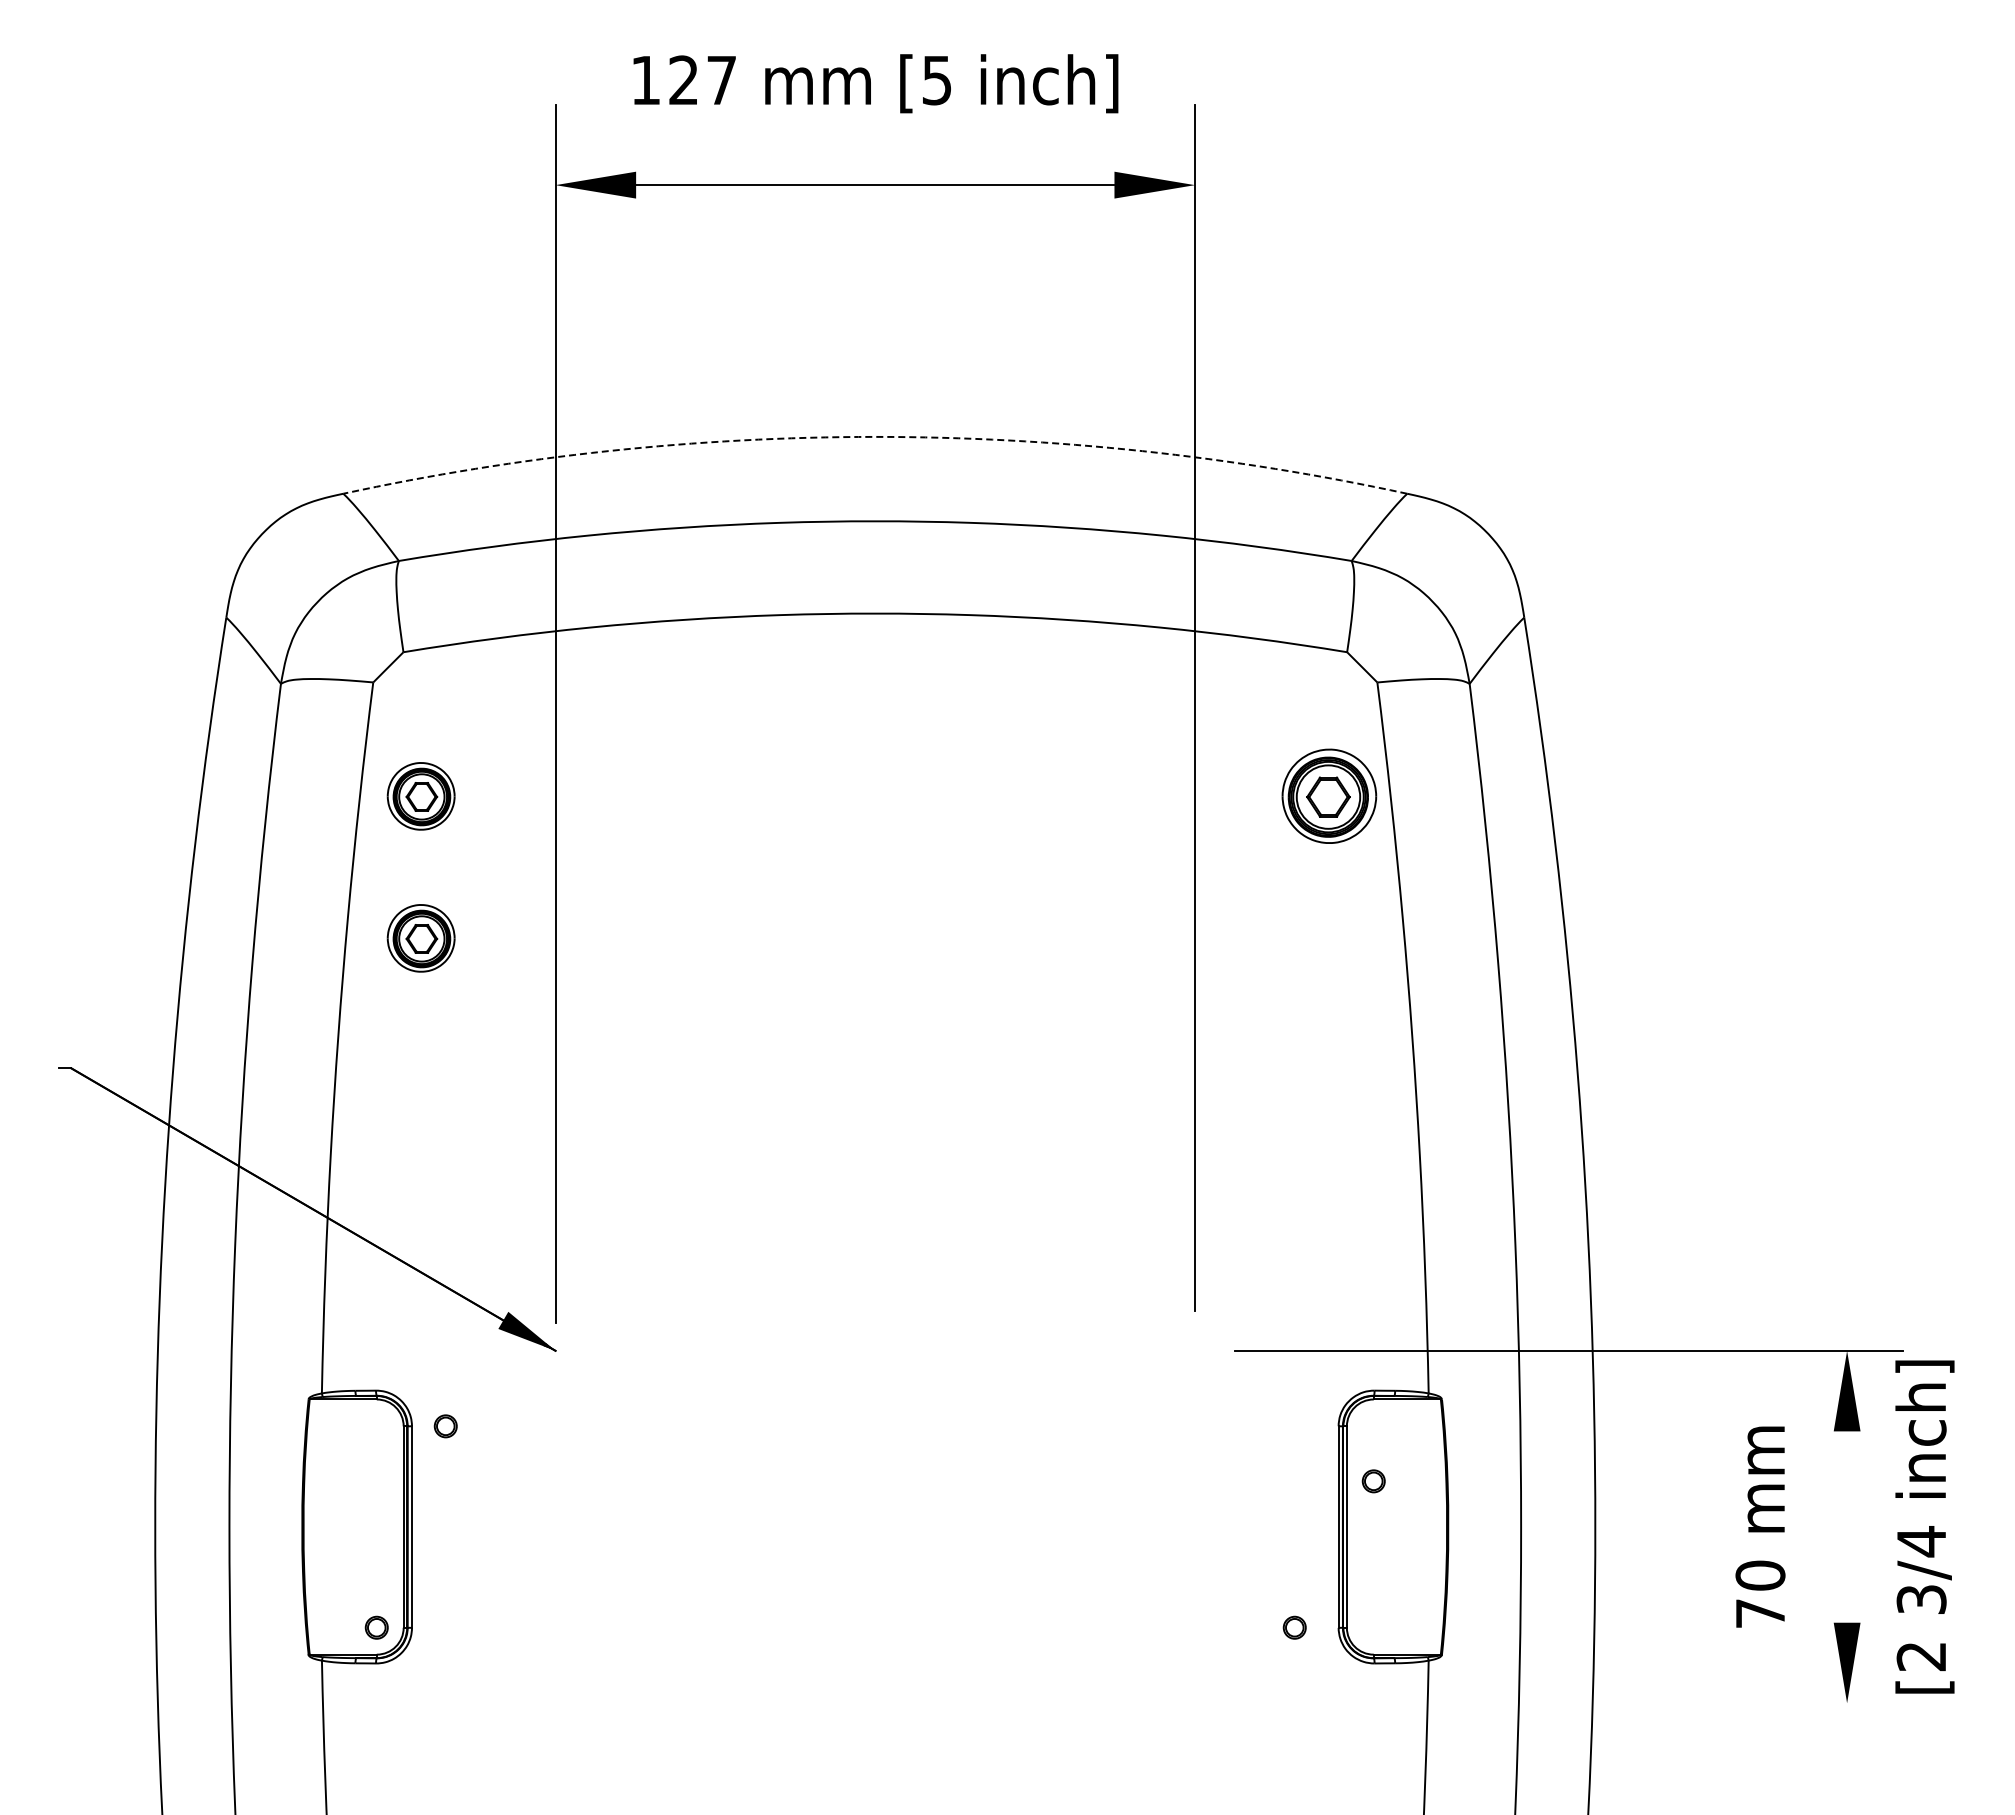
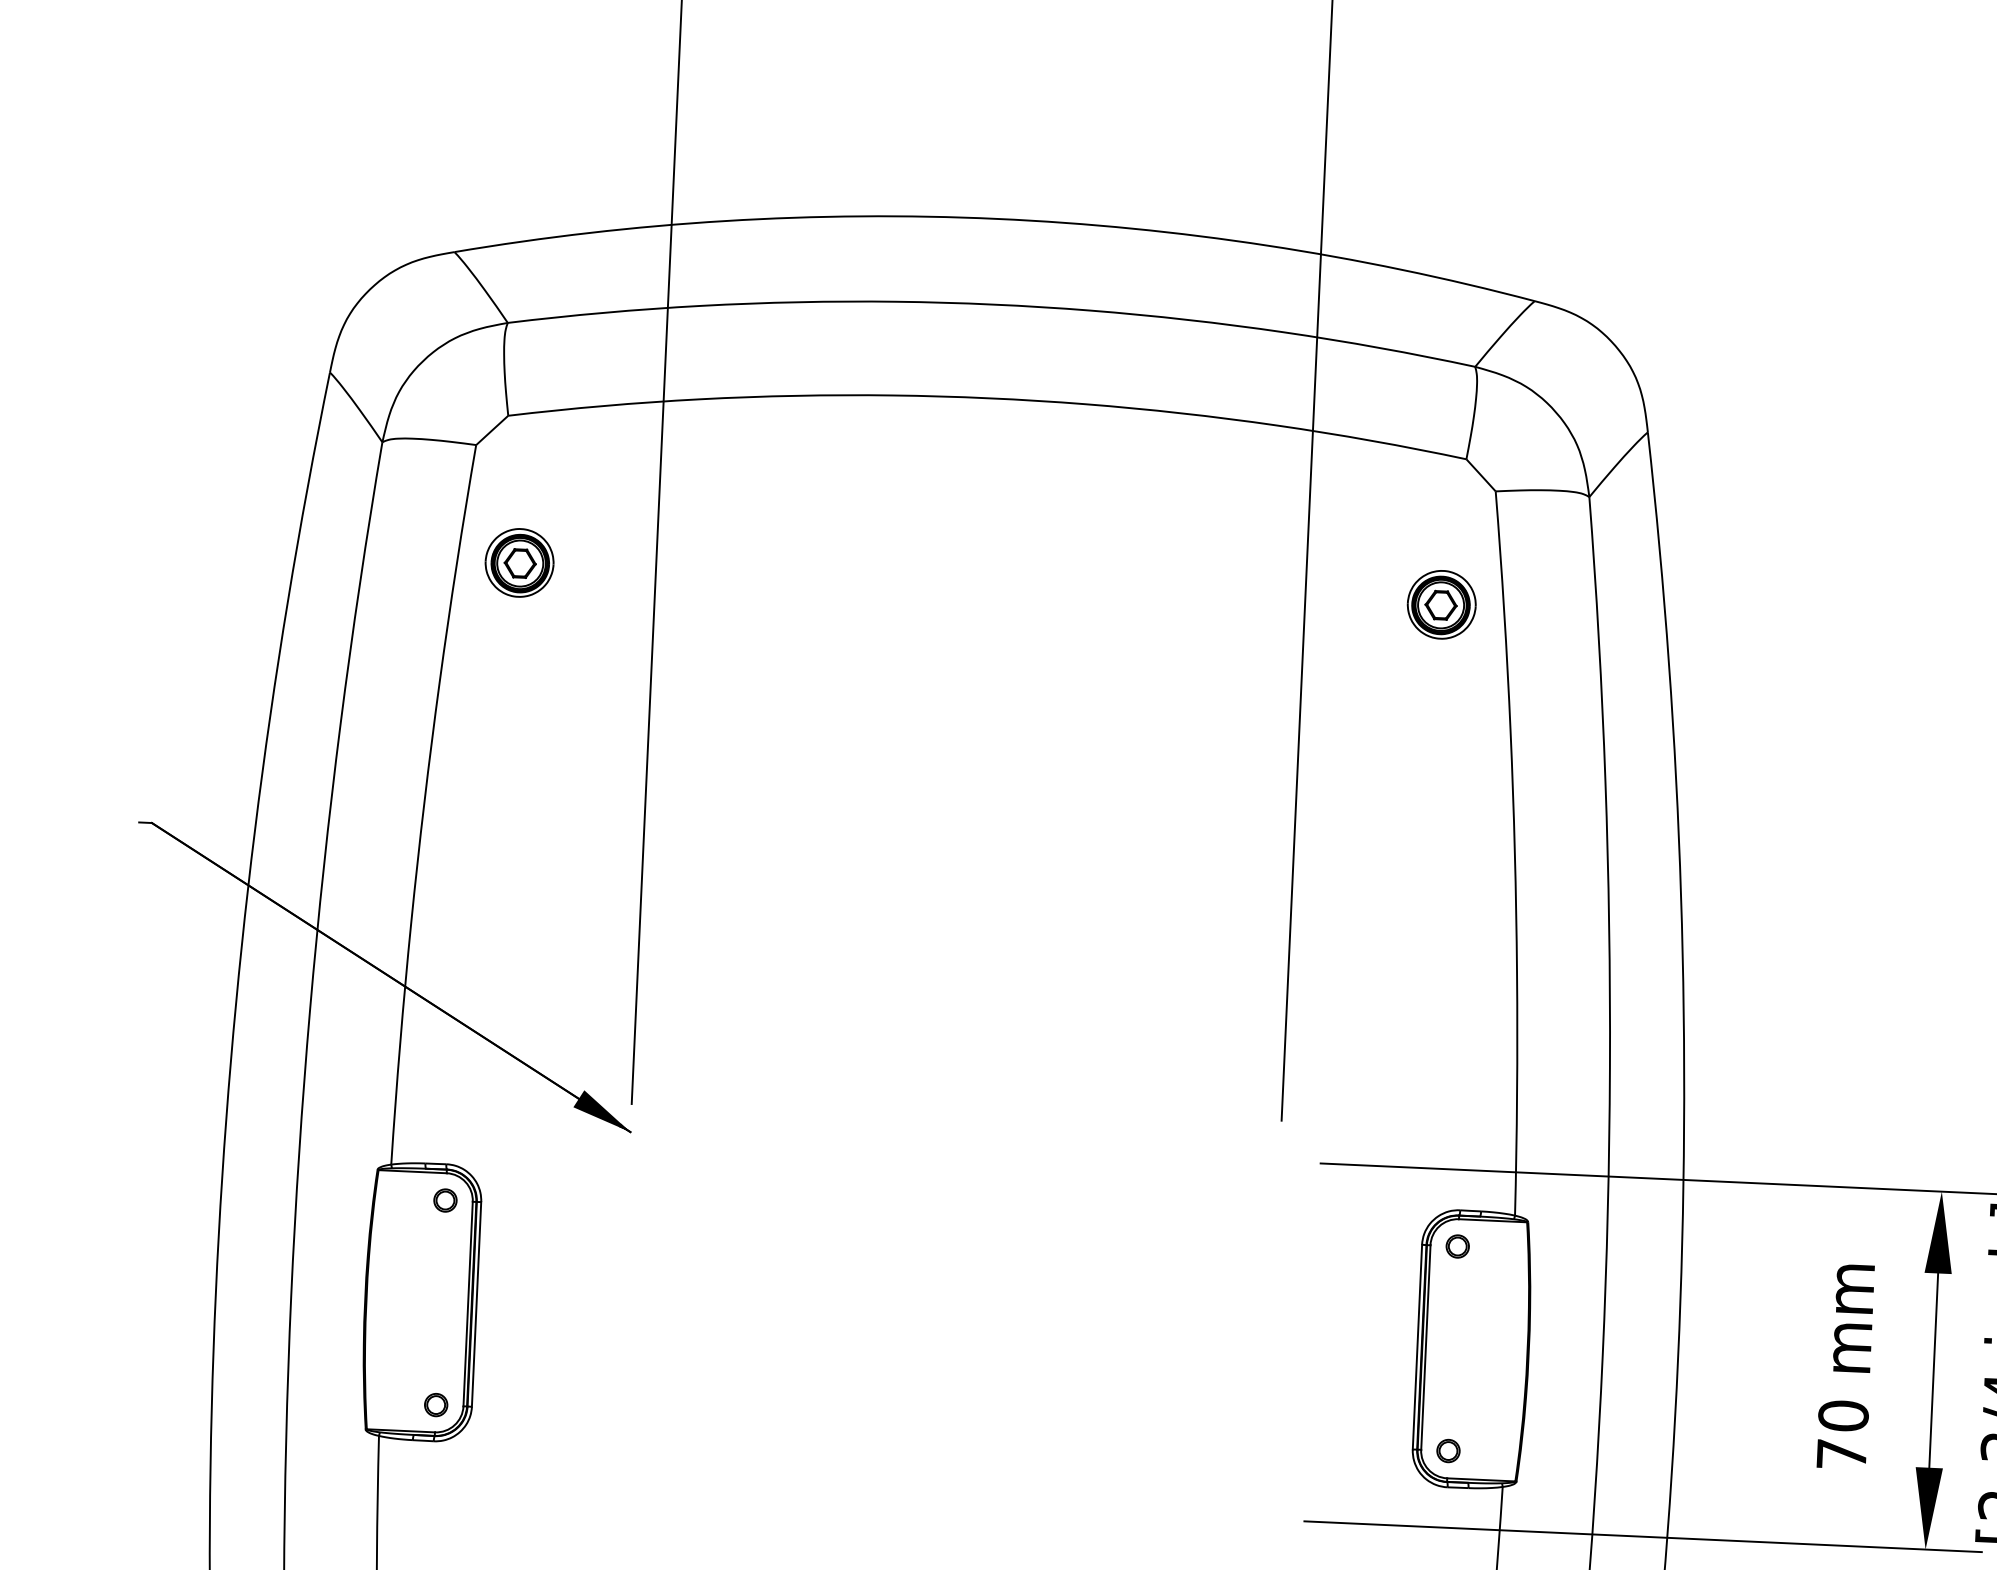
arc: (875, 436) -> (997, 218), dashed -> solid
part: (1329, 796) -> (1441, 604), size x0.71
part: (420, 938) -> (512, 707), removed
part: (445, 1426) -> (445, 1200), moved
part: (1373, 1481) -> (1457, 1246), moved
line: (1847, 1526) -> (1934, 1370), added
part: (1294, 1627) -> (1448, 1450), moved
line: (1568, 1703) -> (1642, 1536), added

